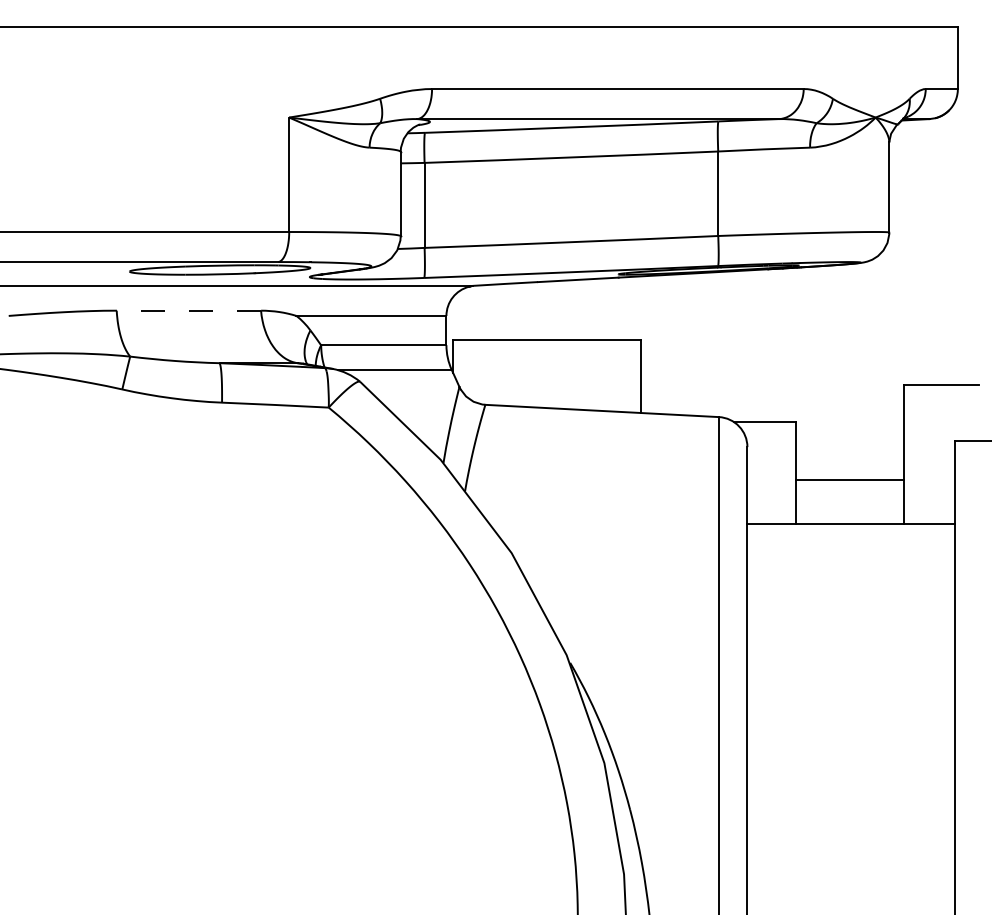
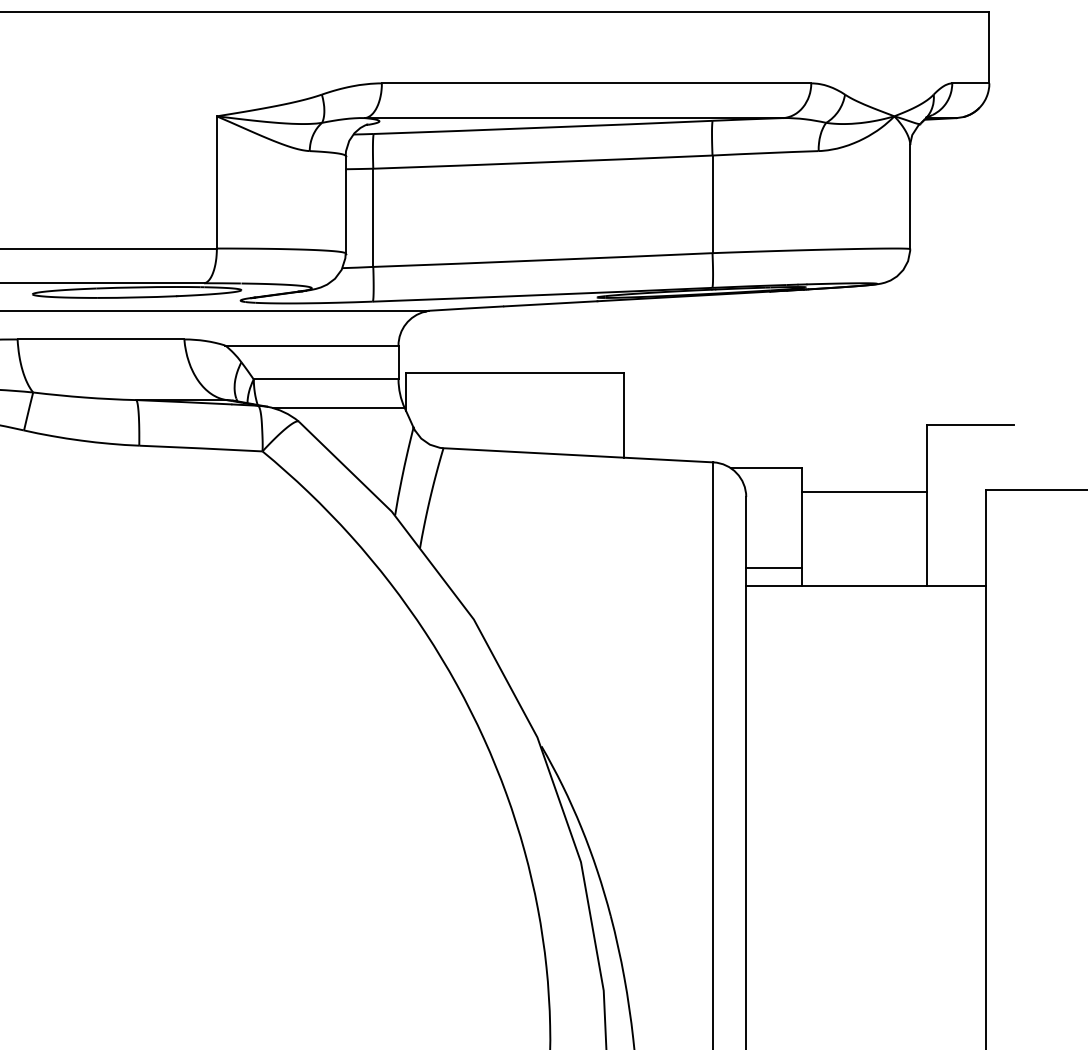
line: (188, 310) -> (100, 339), dashed -> solid
line: (849, 479) -> (864, 491), moved
line: (771, 508) -> (774, 567), added

